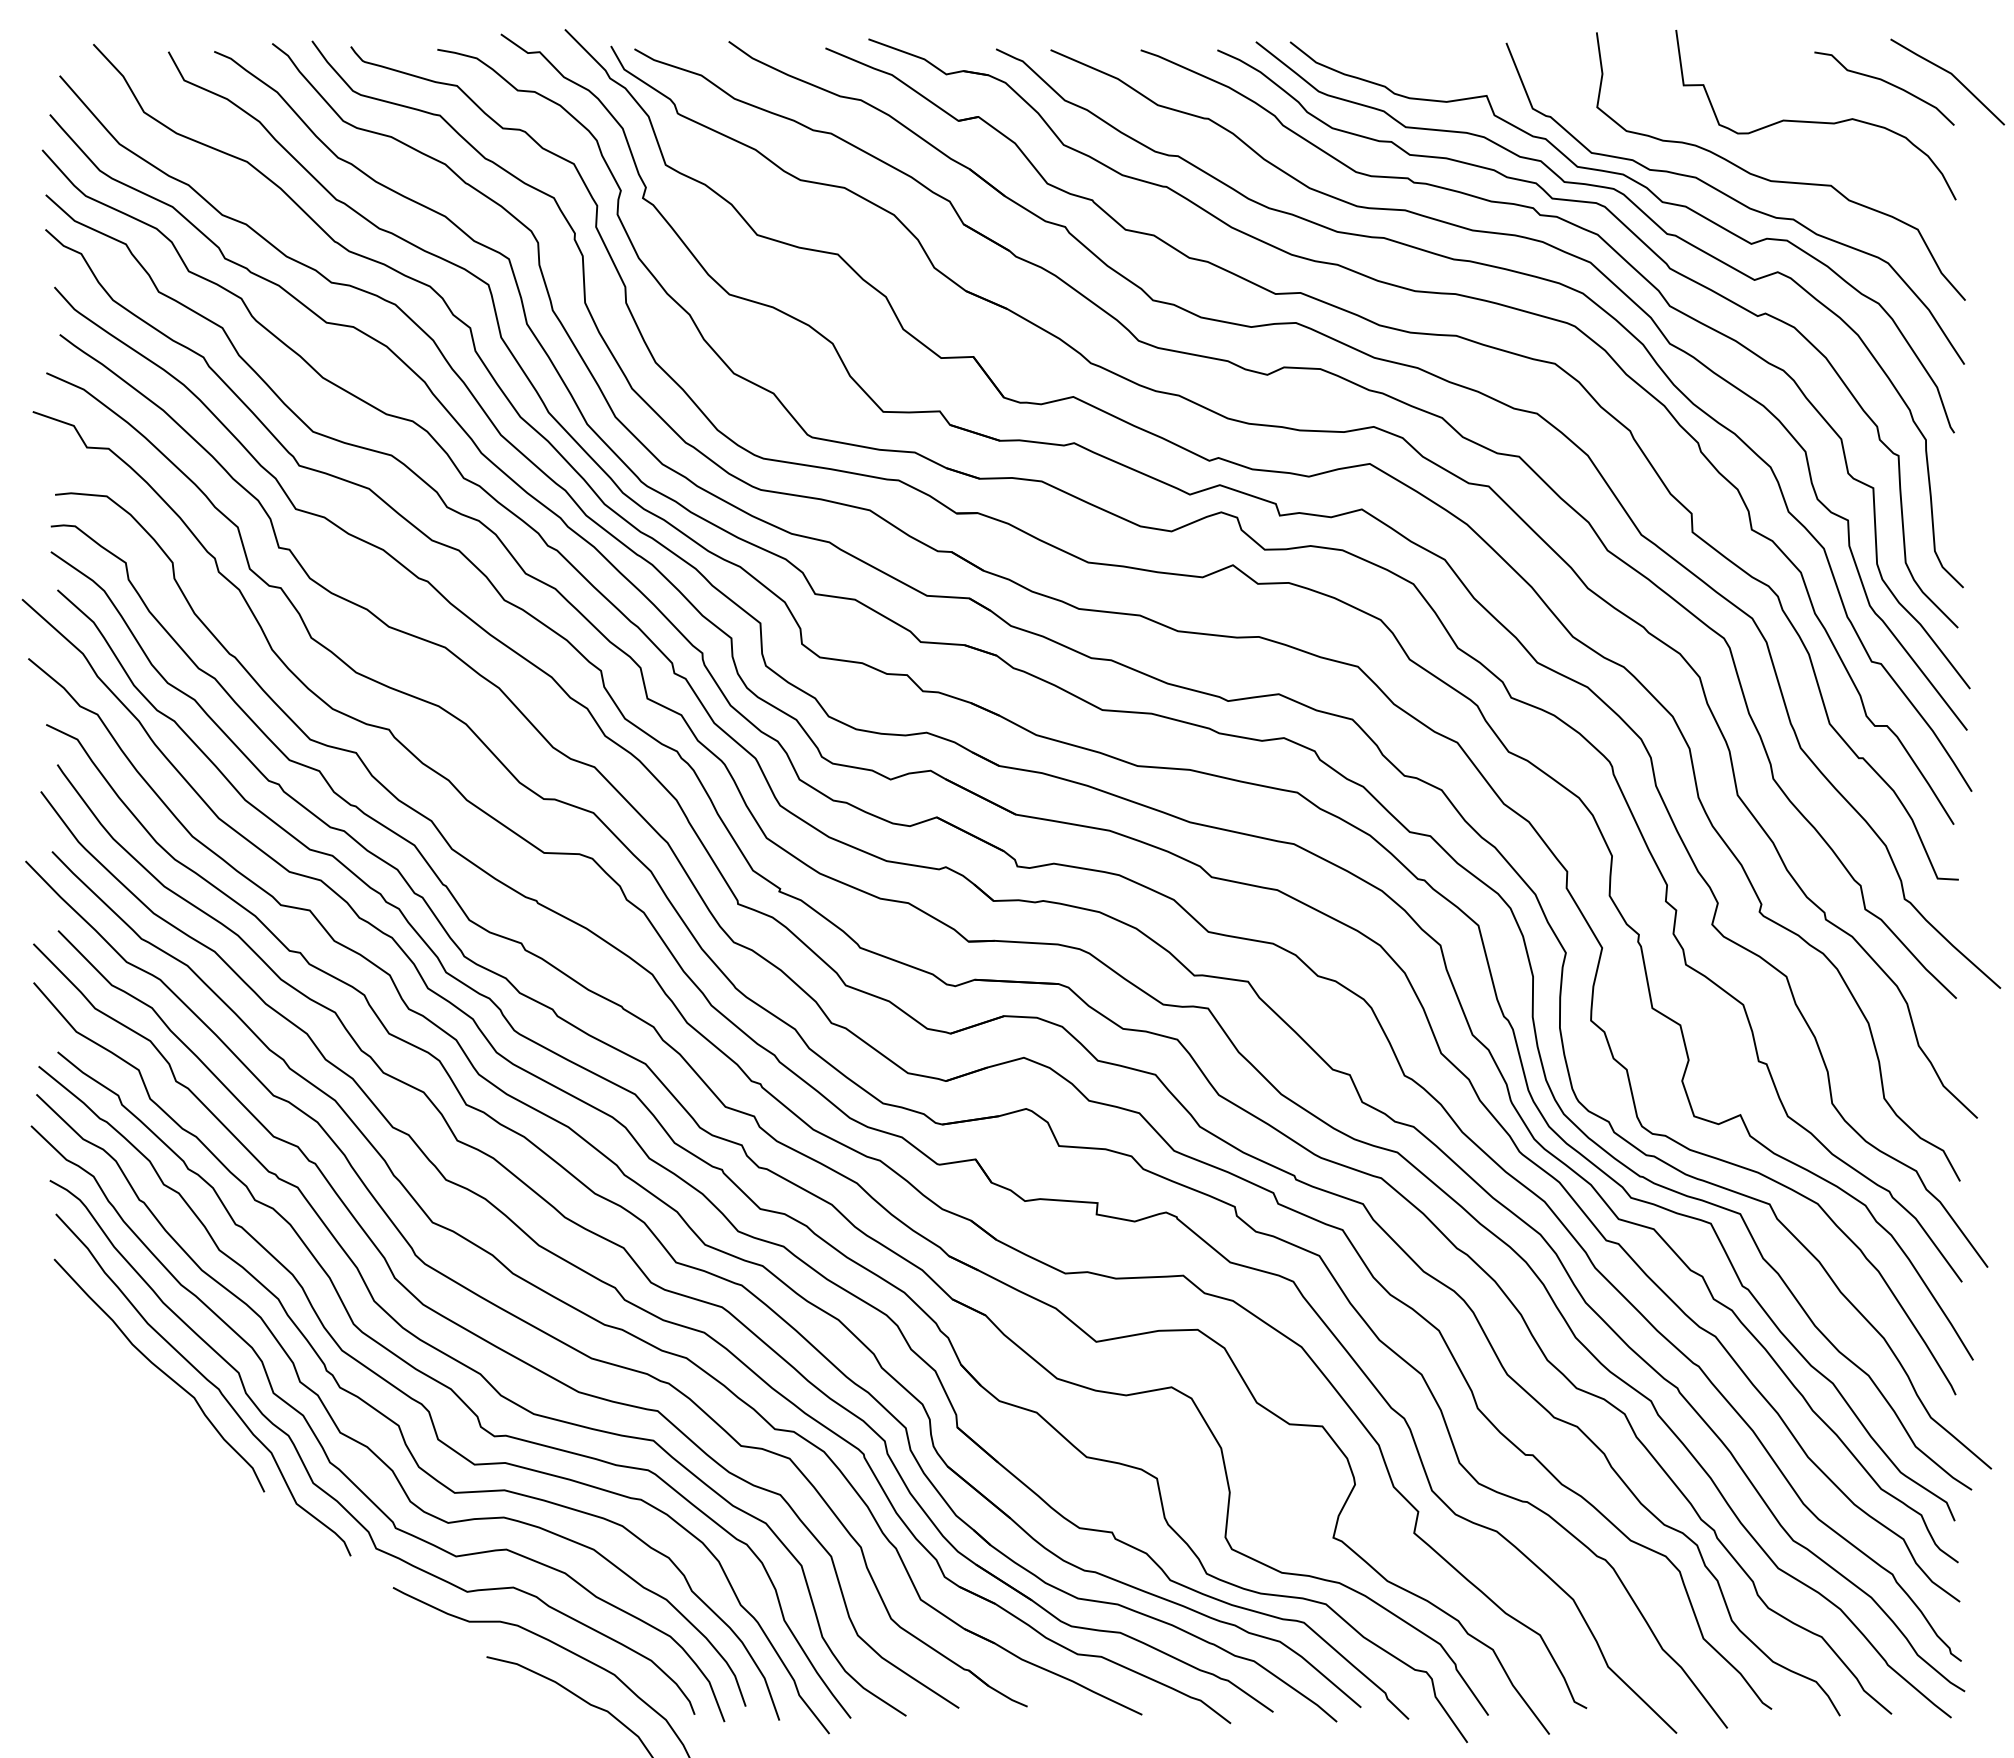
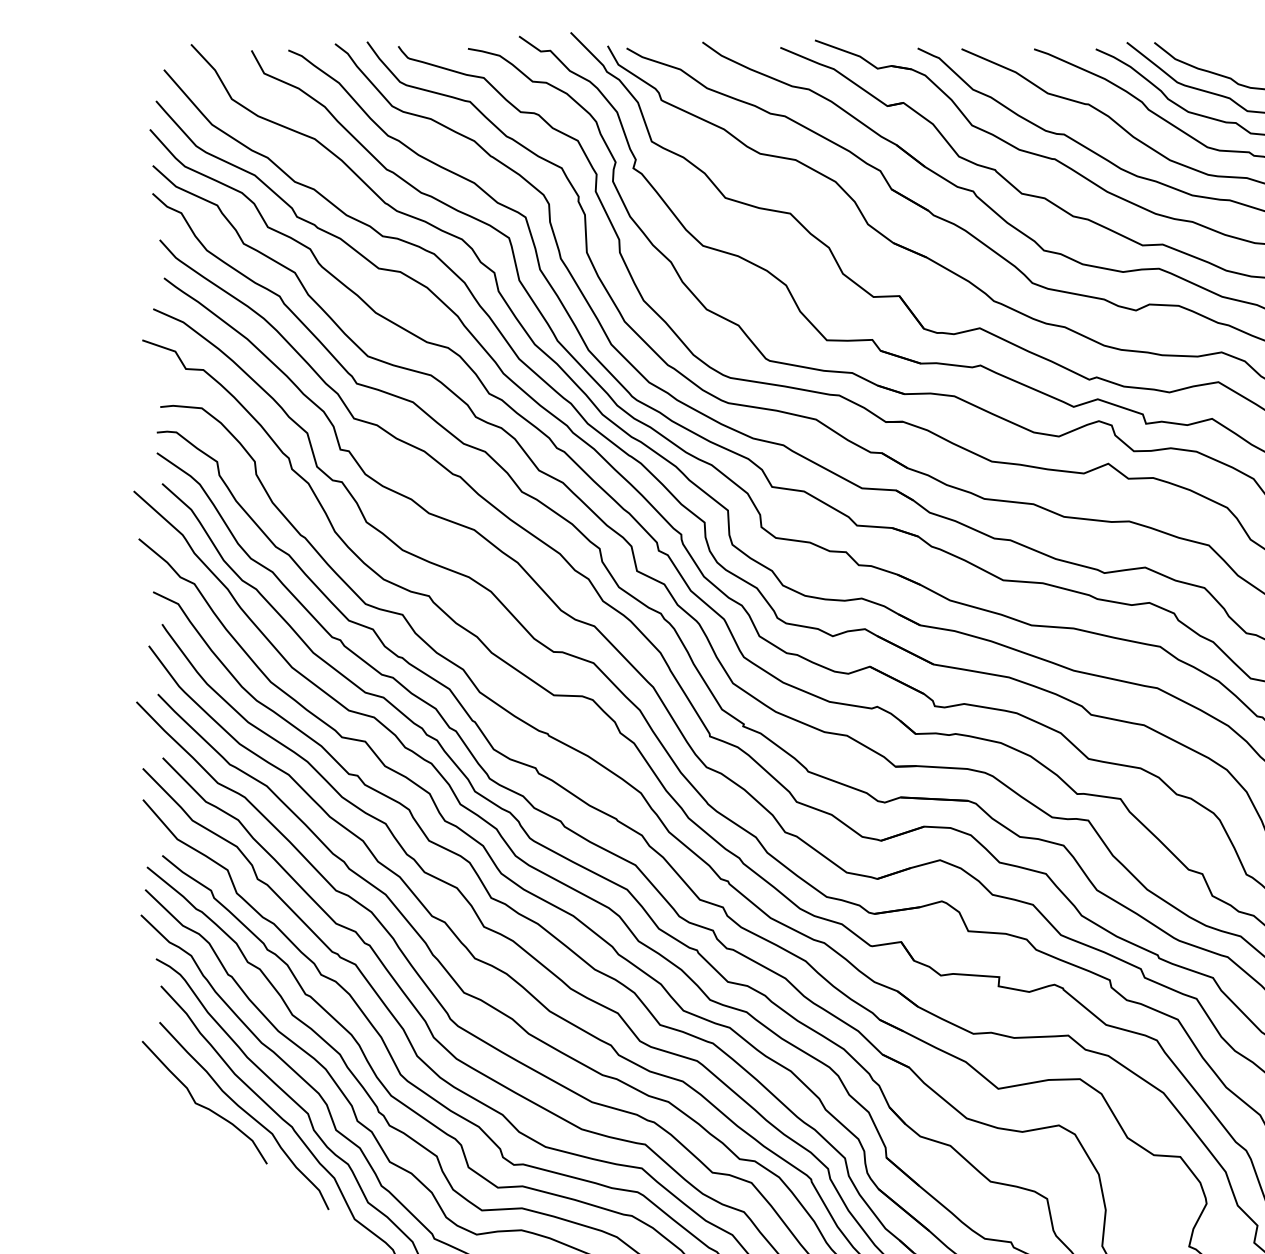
curve: (107, 1362) -> (202, 1105), added

